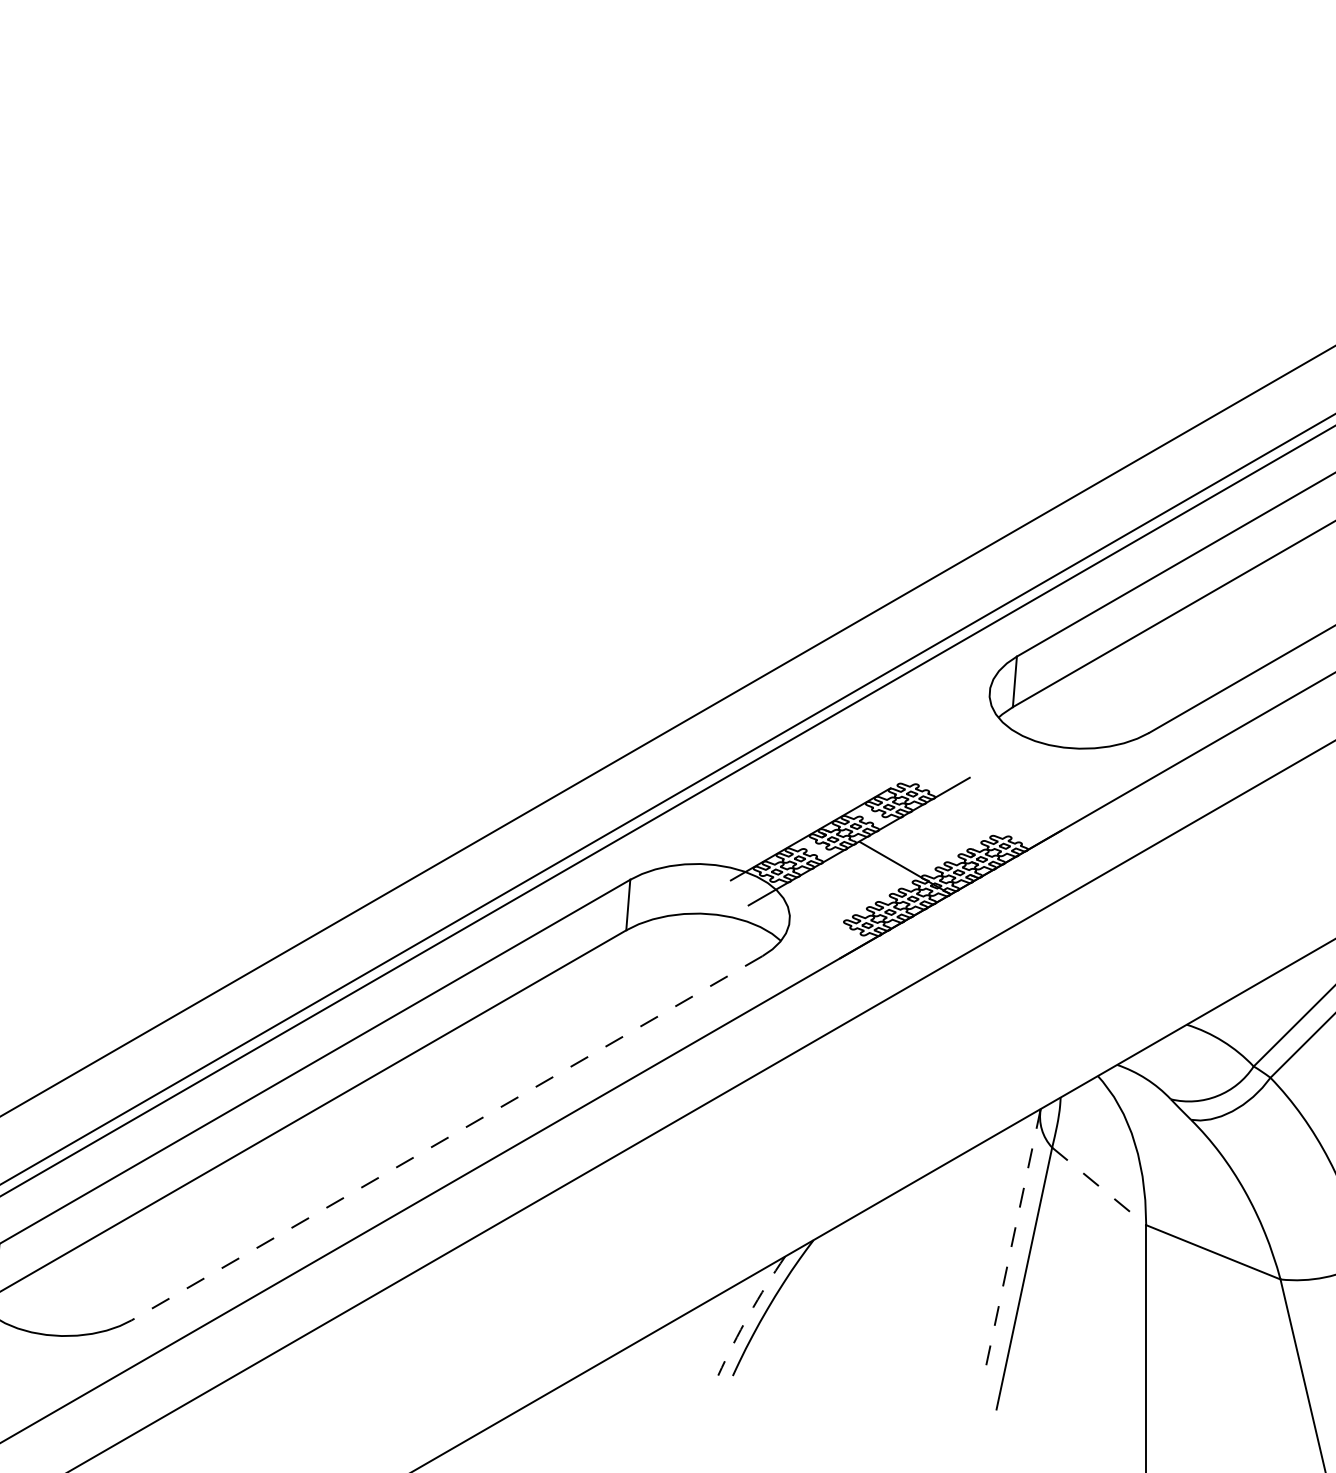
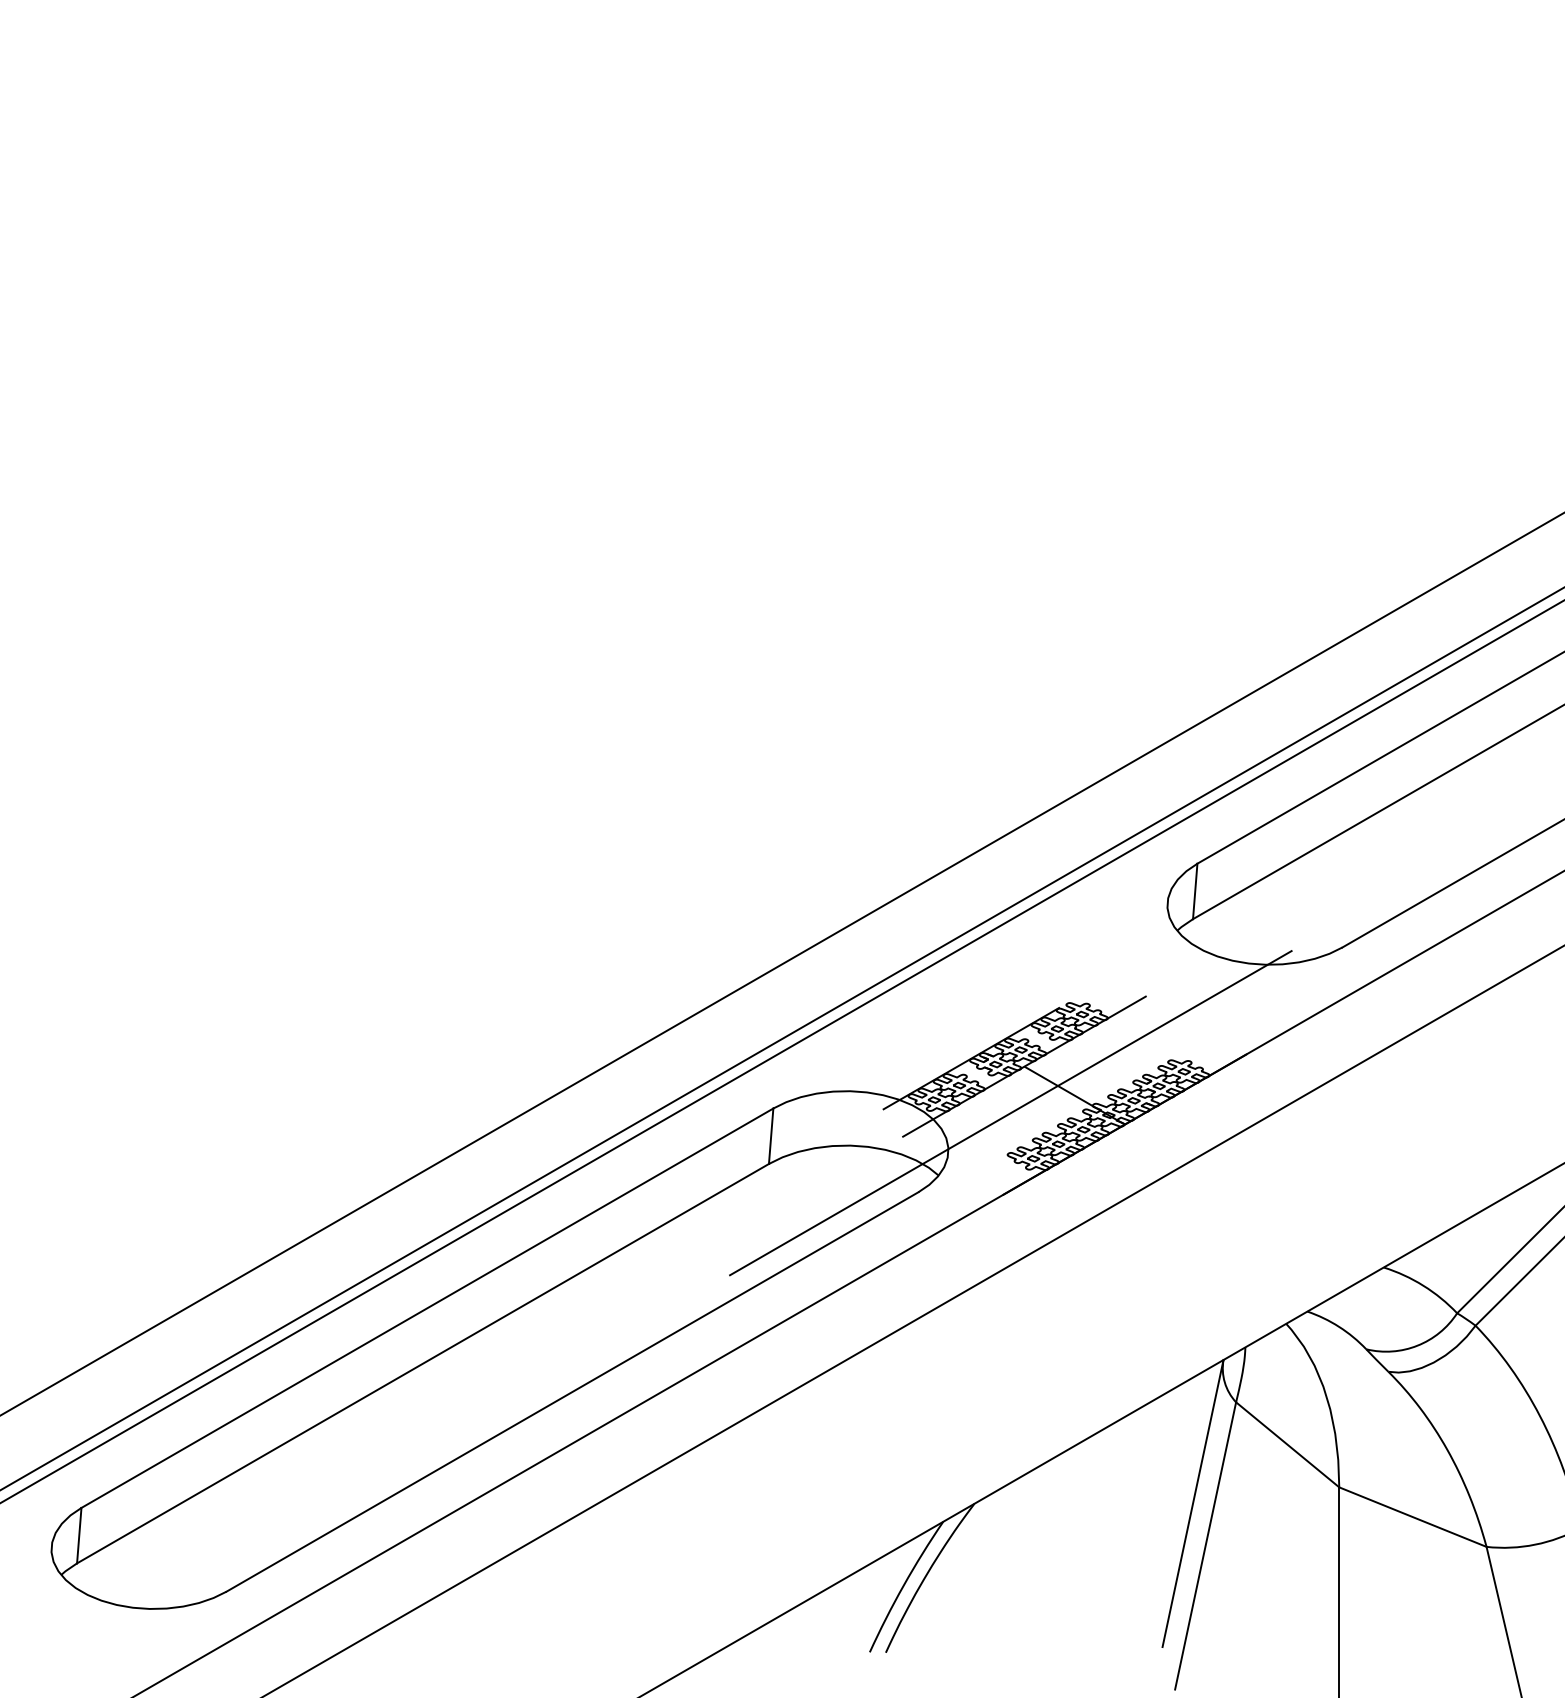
line: (846, 883) -> (1010, 1112), added
line: (447, 1138) -> (572, 1392), dashed -> solid
line: (1099, 1186) -> (1287, 1444), dashed -> solid
line: (1013, 1239) -> (1193, 1503), dashed -> solid
arc: (748, 1314) -> (903, 1585), dashed -> solid

